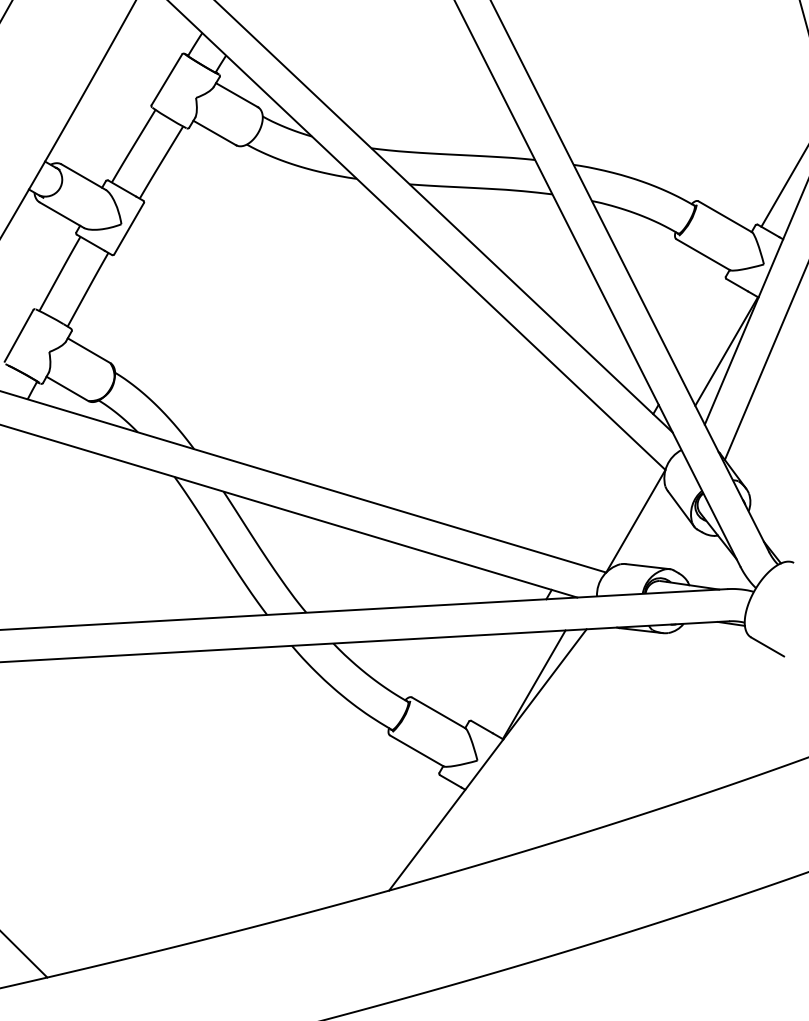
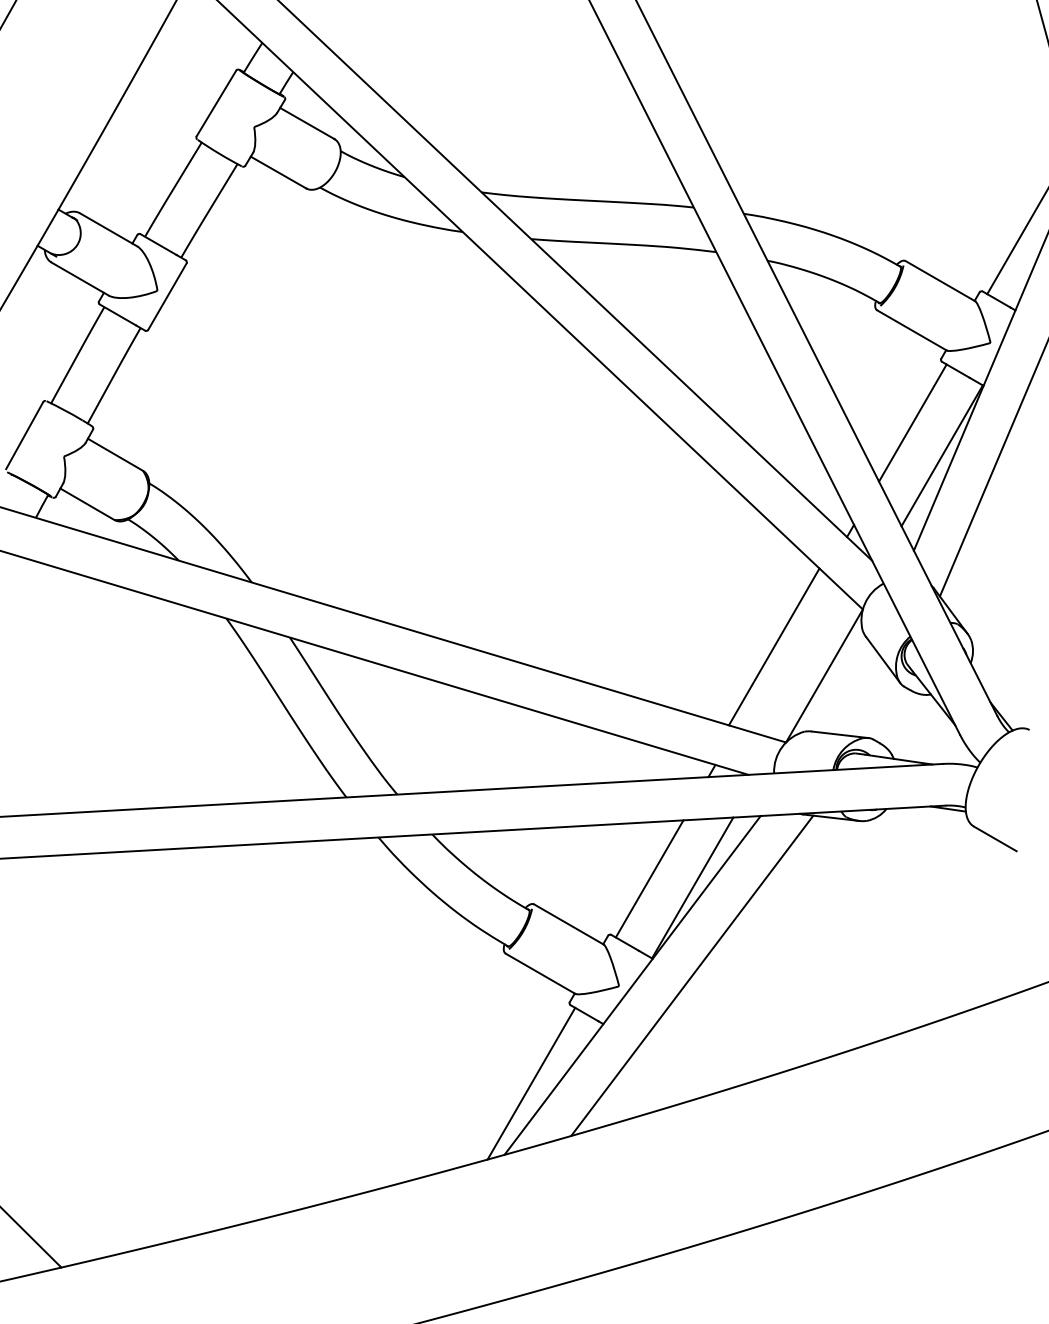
line: (703, 326) -> (912, 423), added
line: (597, 498) -> (774, 646), added
line: (500, 677) -> (648, 878), added
line: (533, 752) -> (691, 975), added
line: (409, 835) -> (530, 1083), added

